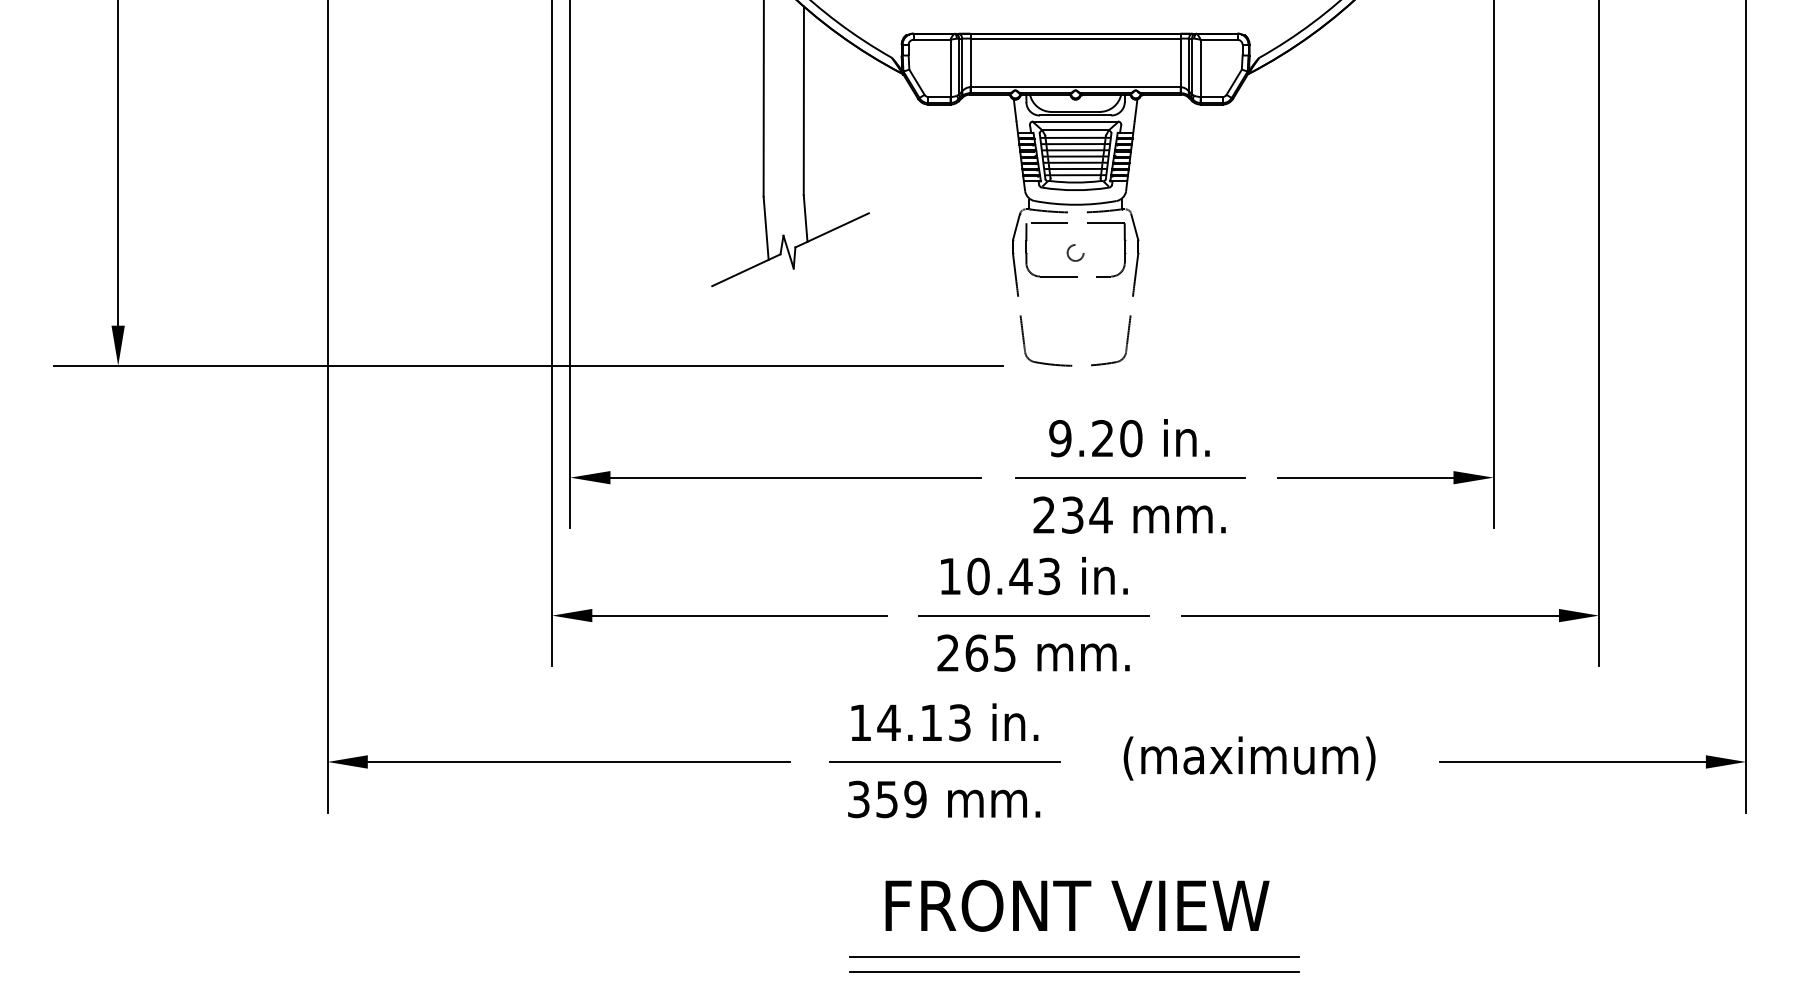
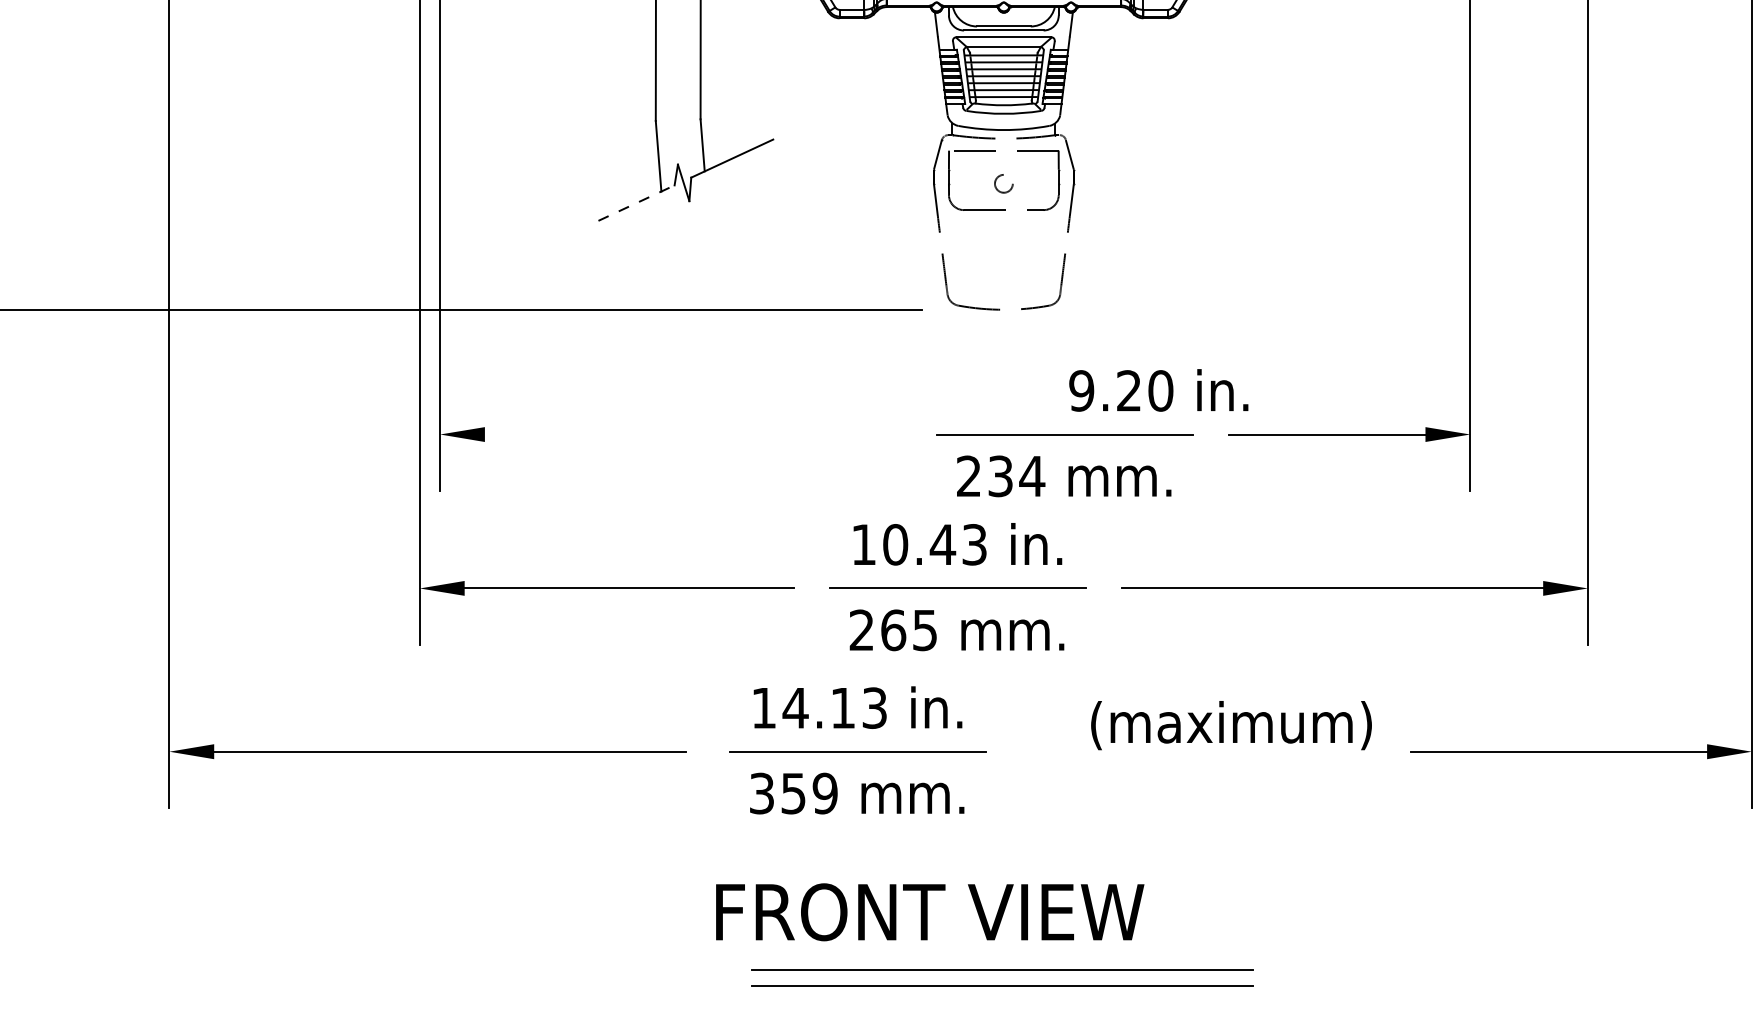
line: (746, 270) -> (636, 203), solid -> dashed
text: (1129, 438) -> (1158, 390), moved
line: (794, 477) -> (690, 434), removed
text: (1249, 758) -> (1231, 725), moved
text: (1077, 905) -> (930, 911), moved

